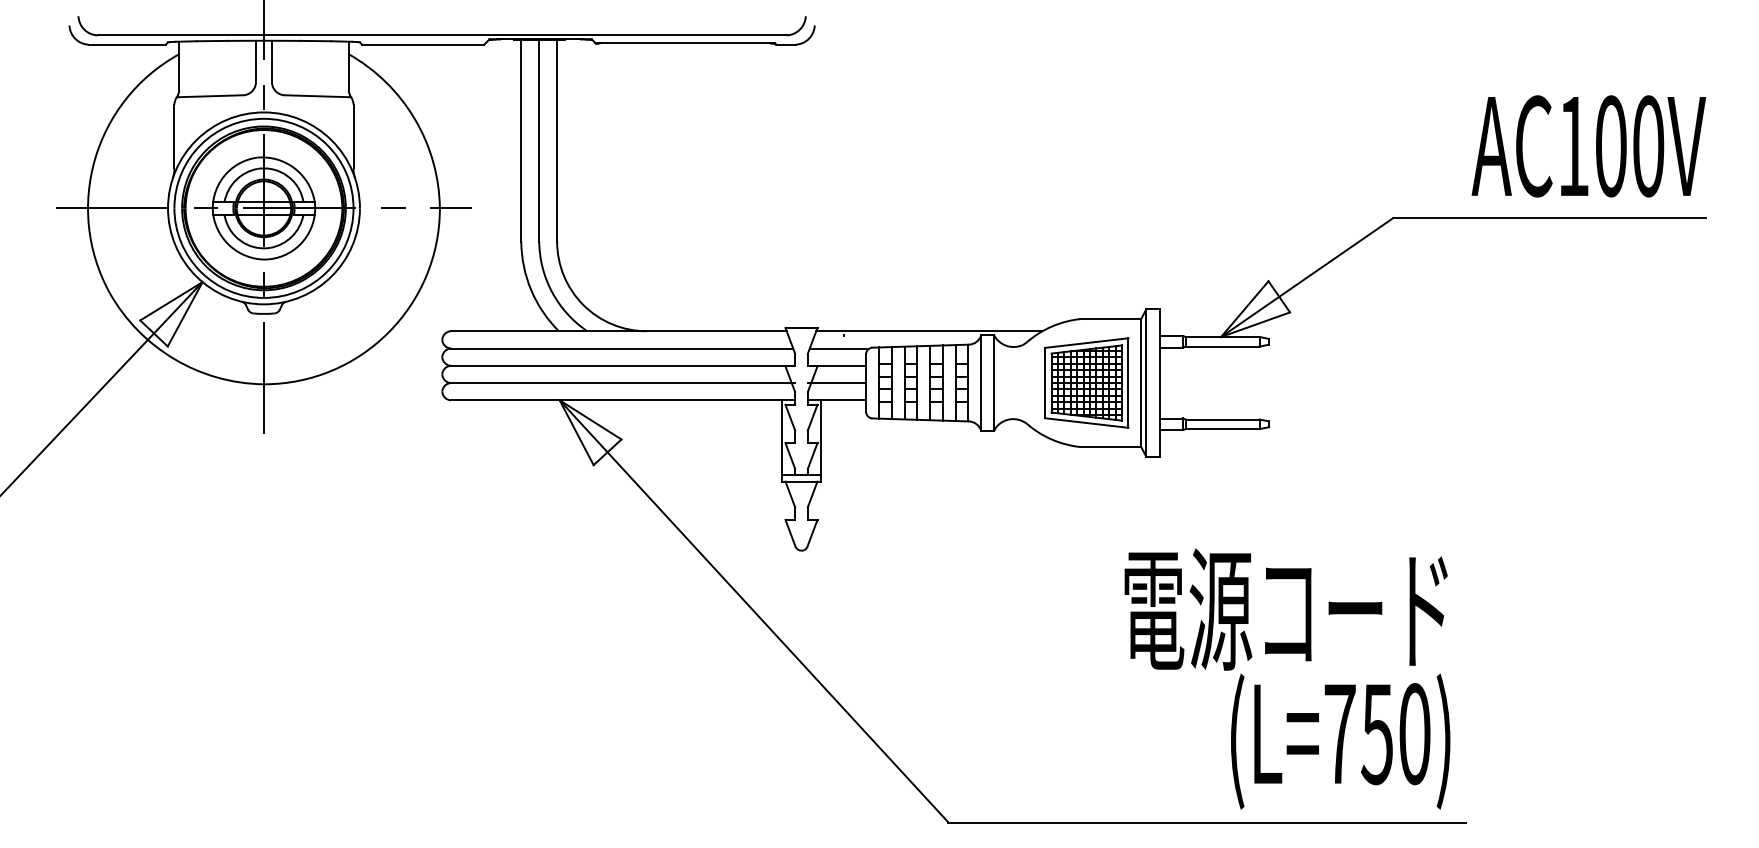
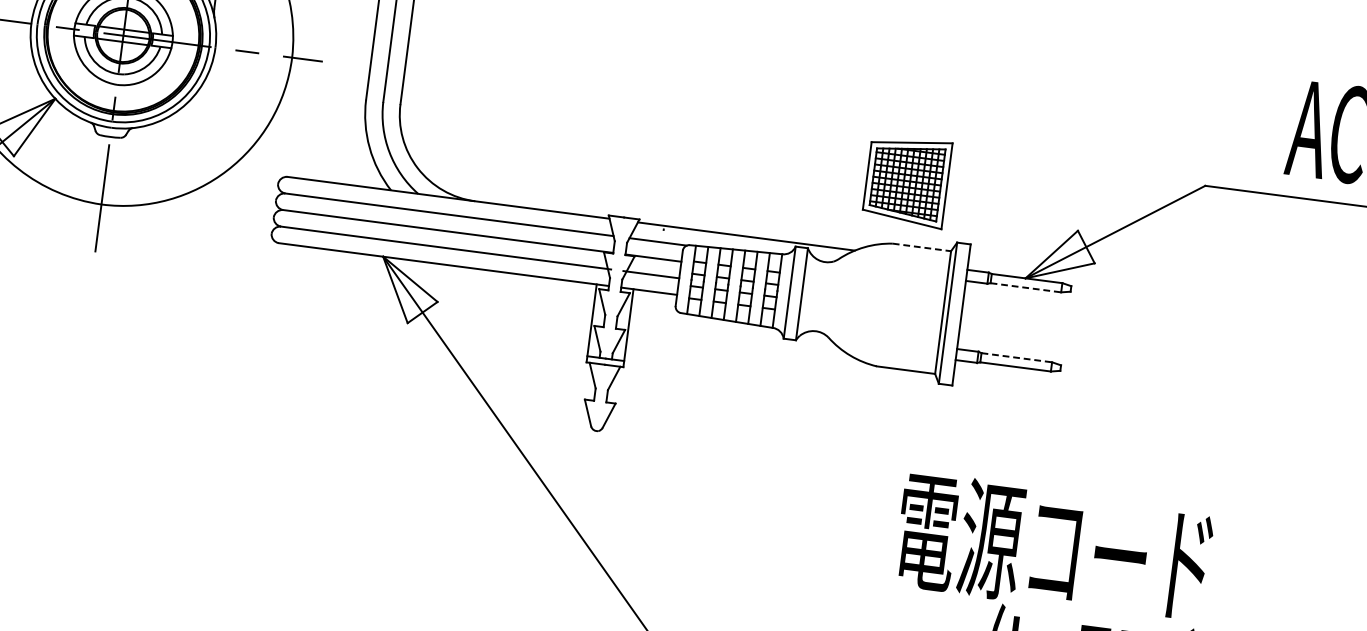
line: (1111, 319) -> (922, 247), solid -> dashed
line: (1222, 346) -> (1025, 287), solid -> dashed
part: (1086, 382) -> (906, 180), moved
line: (1222, 419) -> (1016, 357), solid -> dashed

